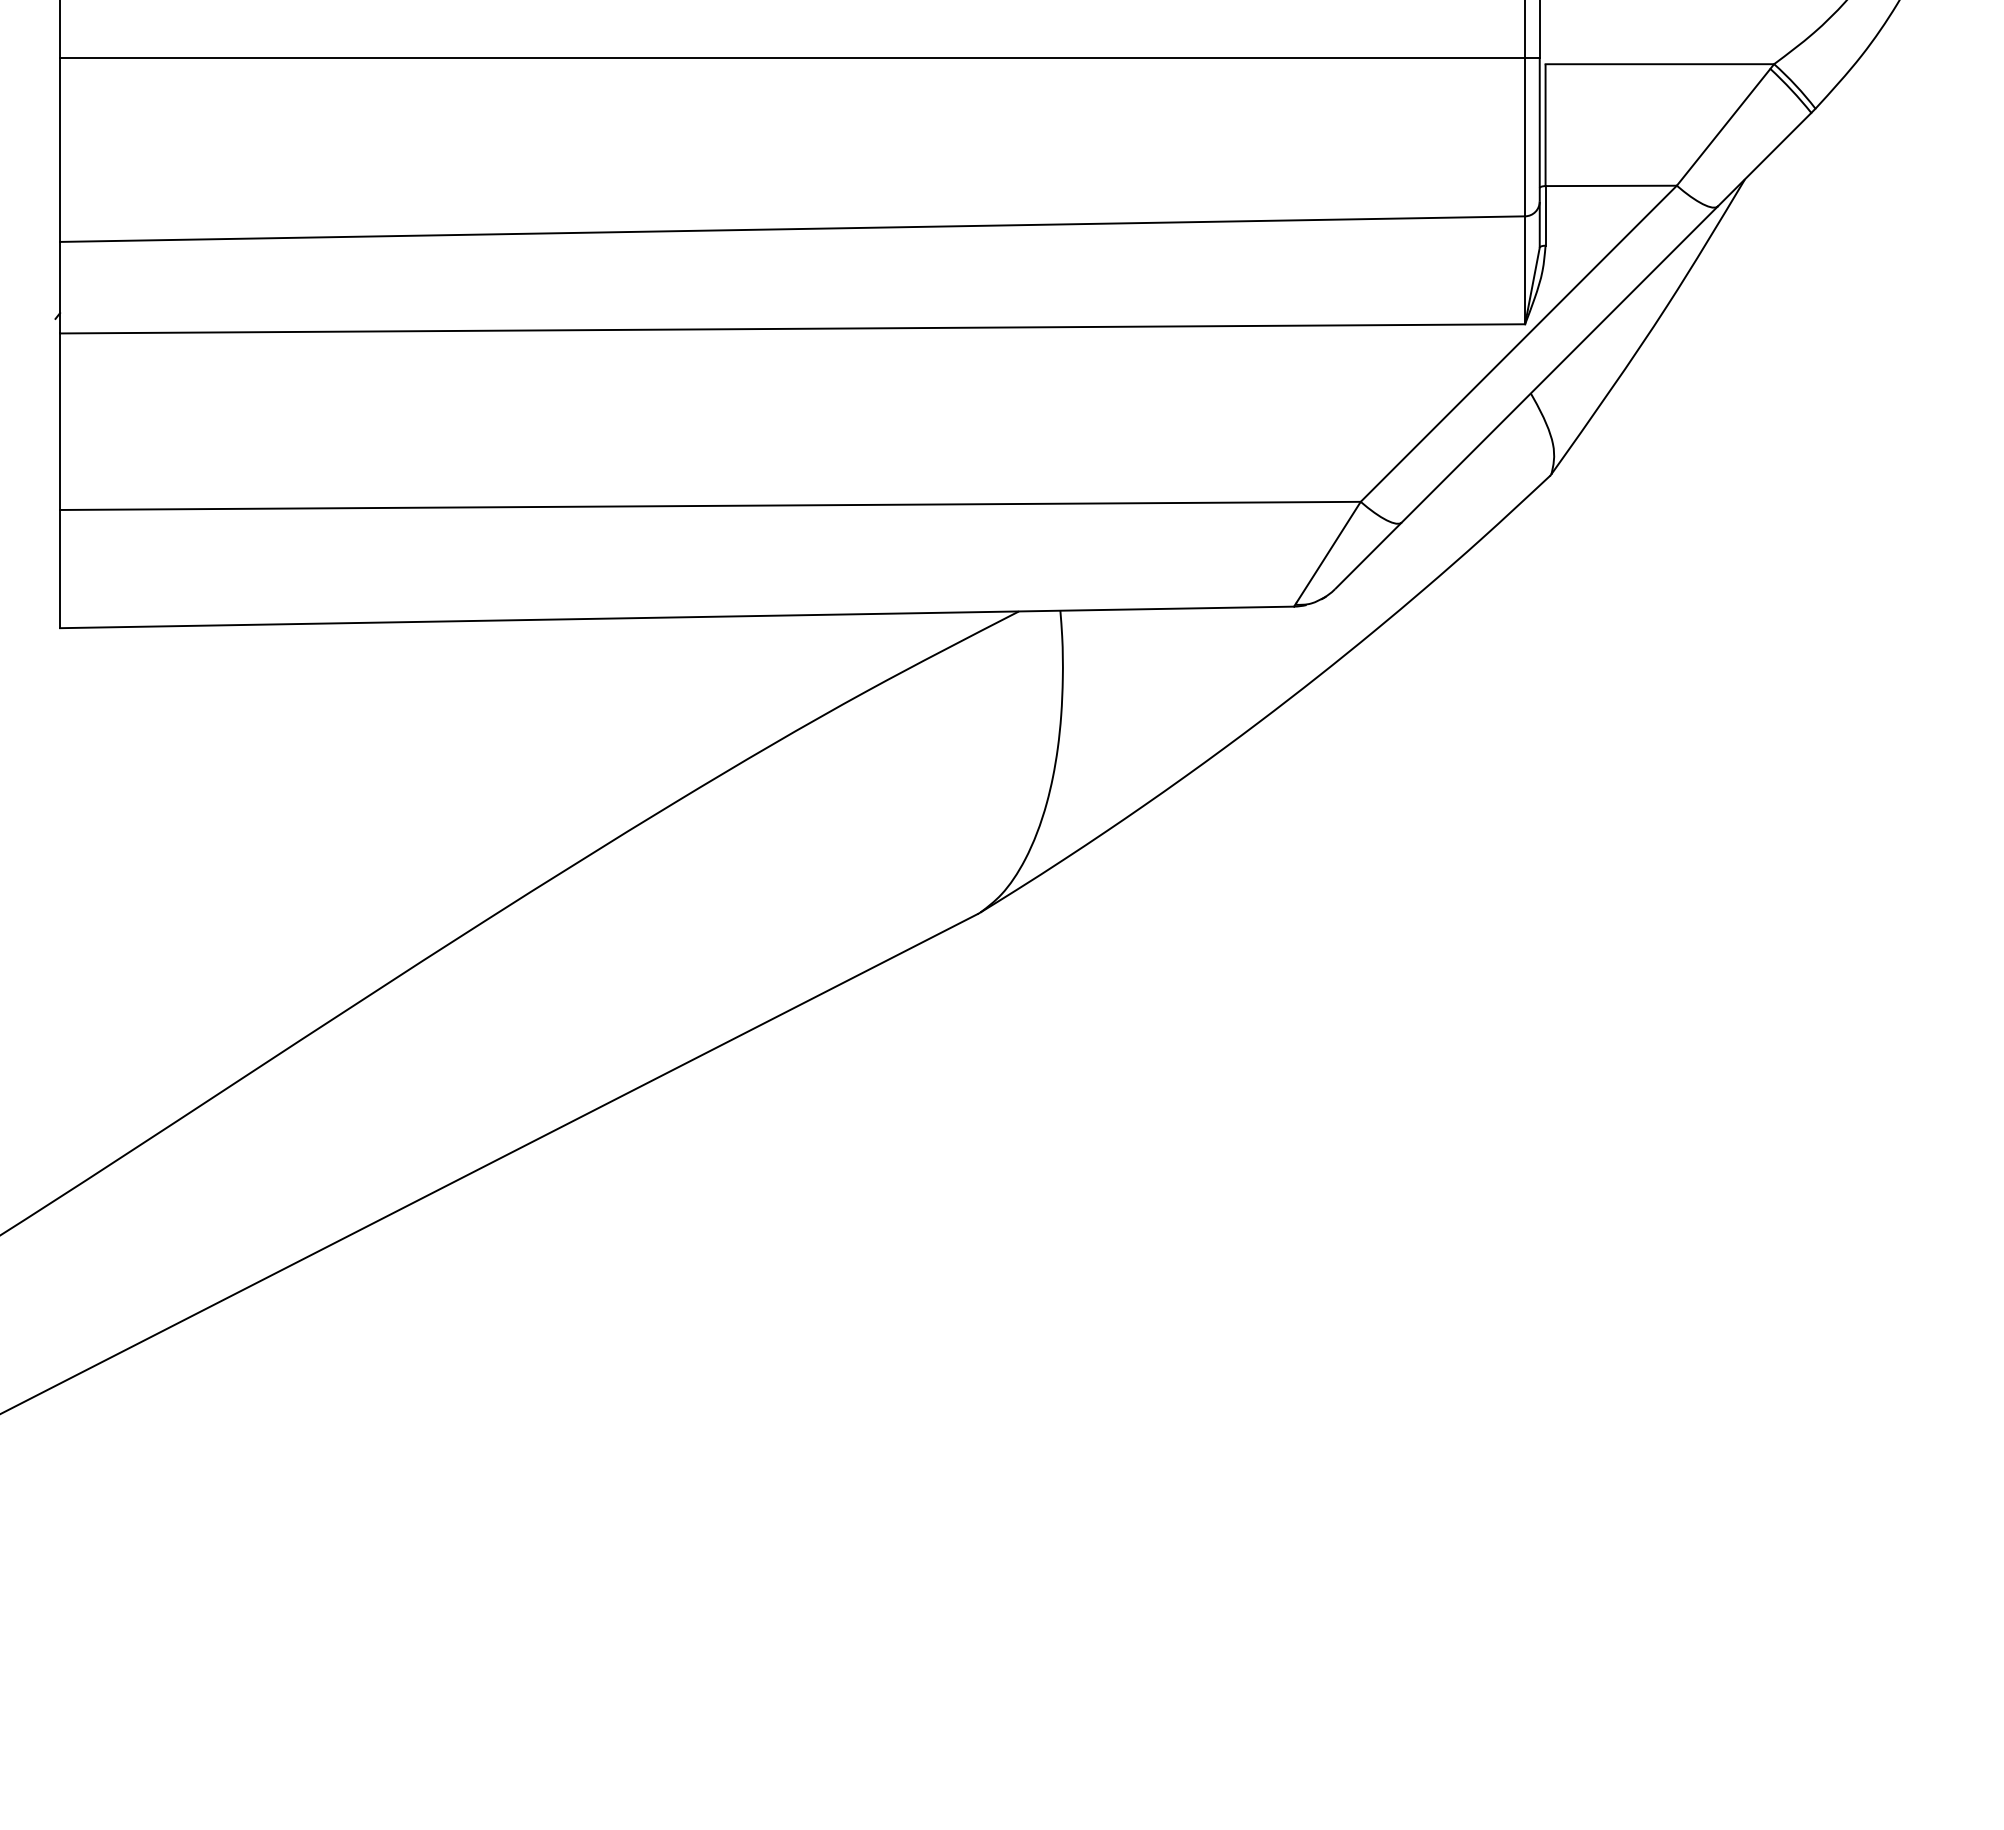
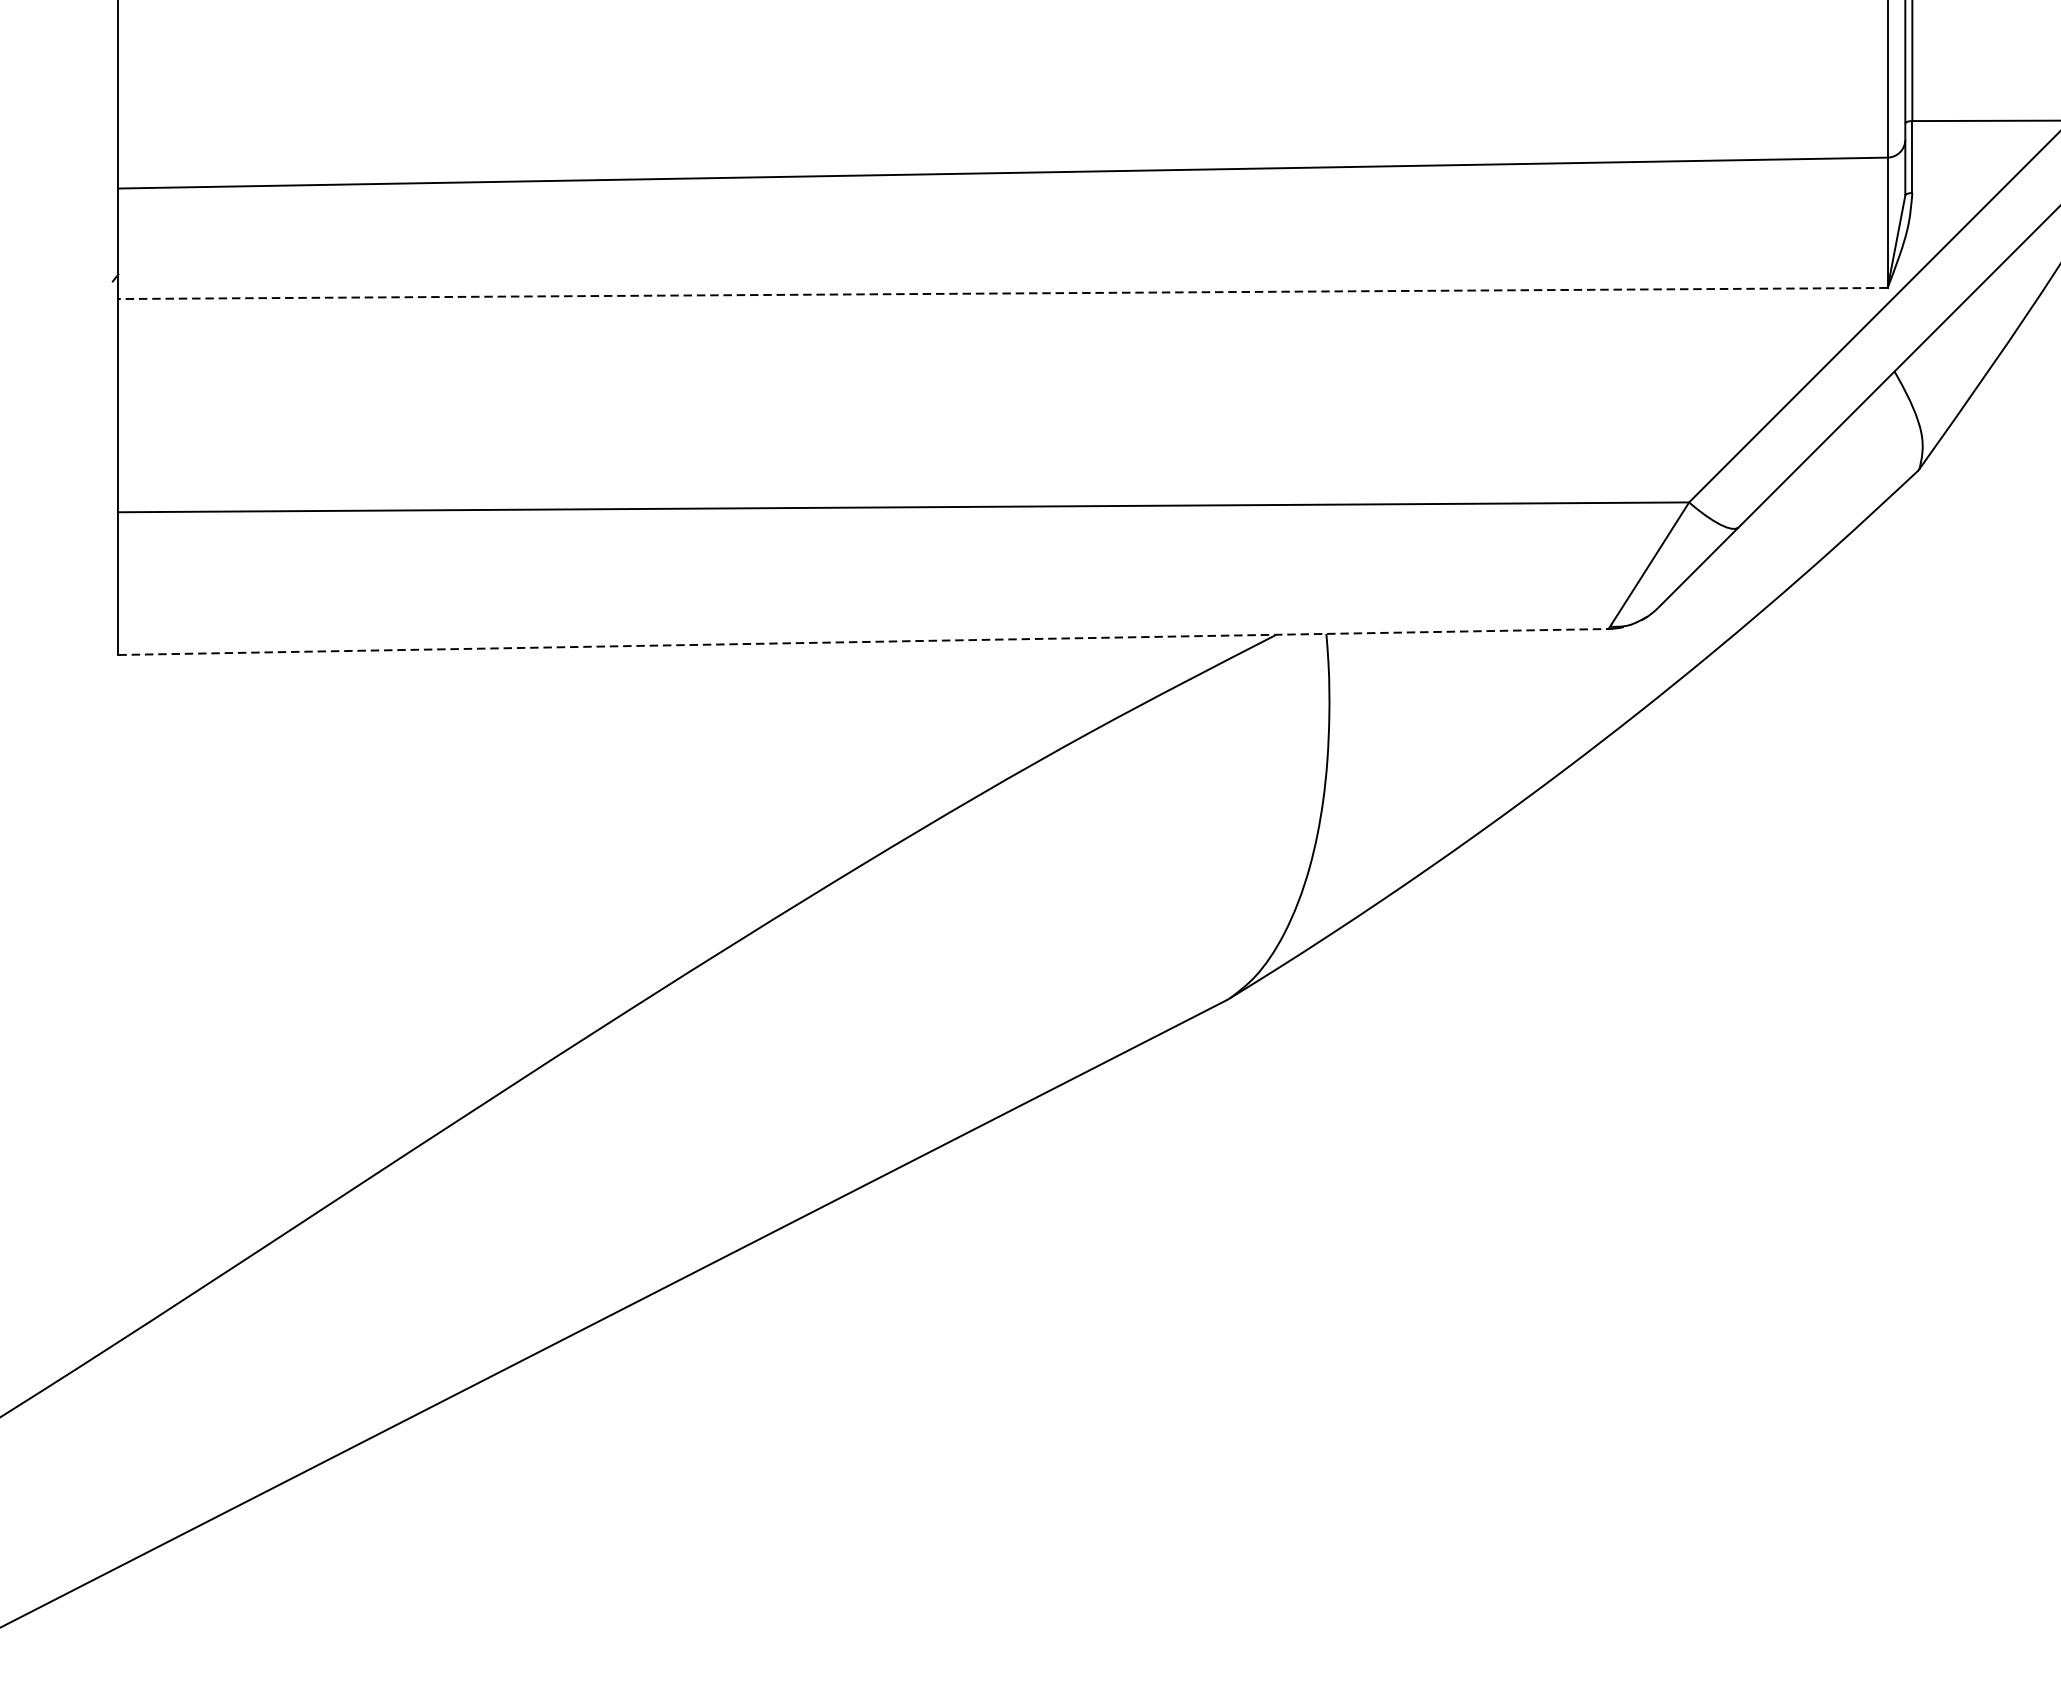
line: (792, 328) -> (1002, 293), solid -> dashed
line: (677, 617) -> (863, 642), solid -> dashed

